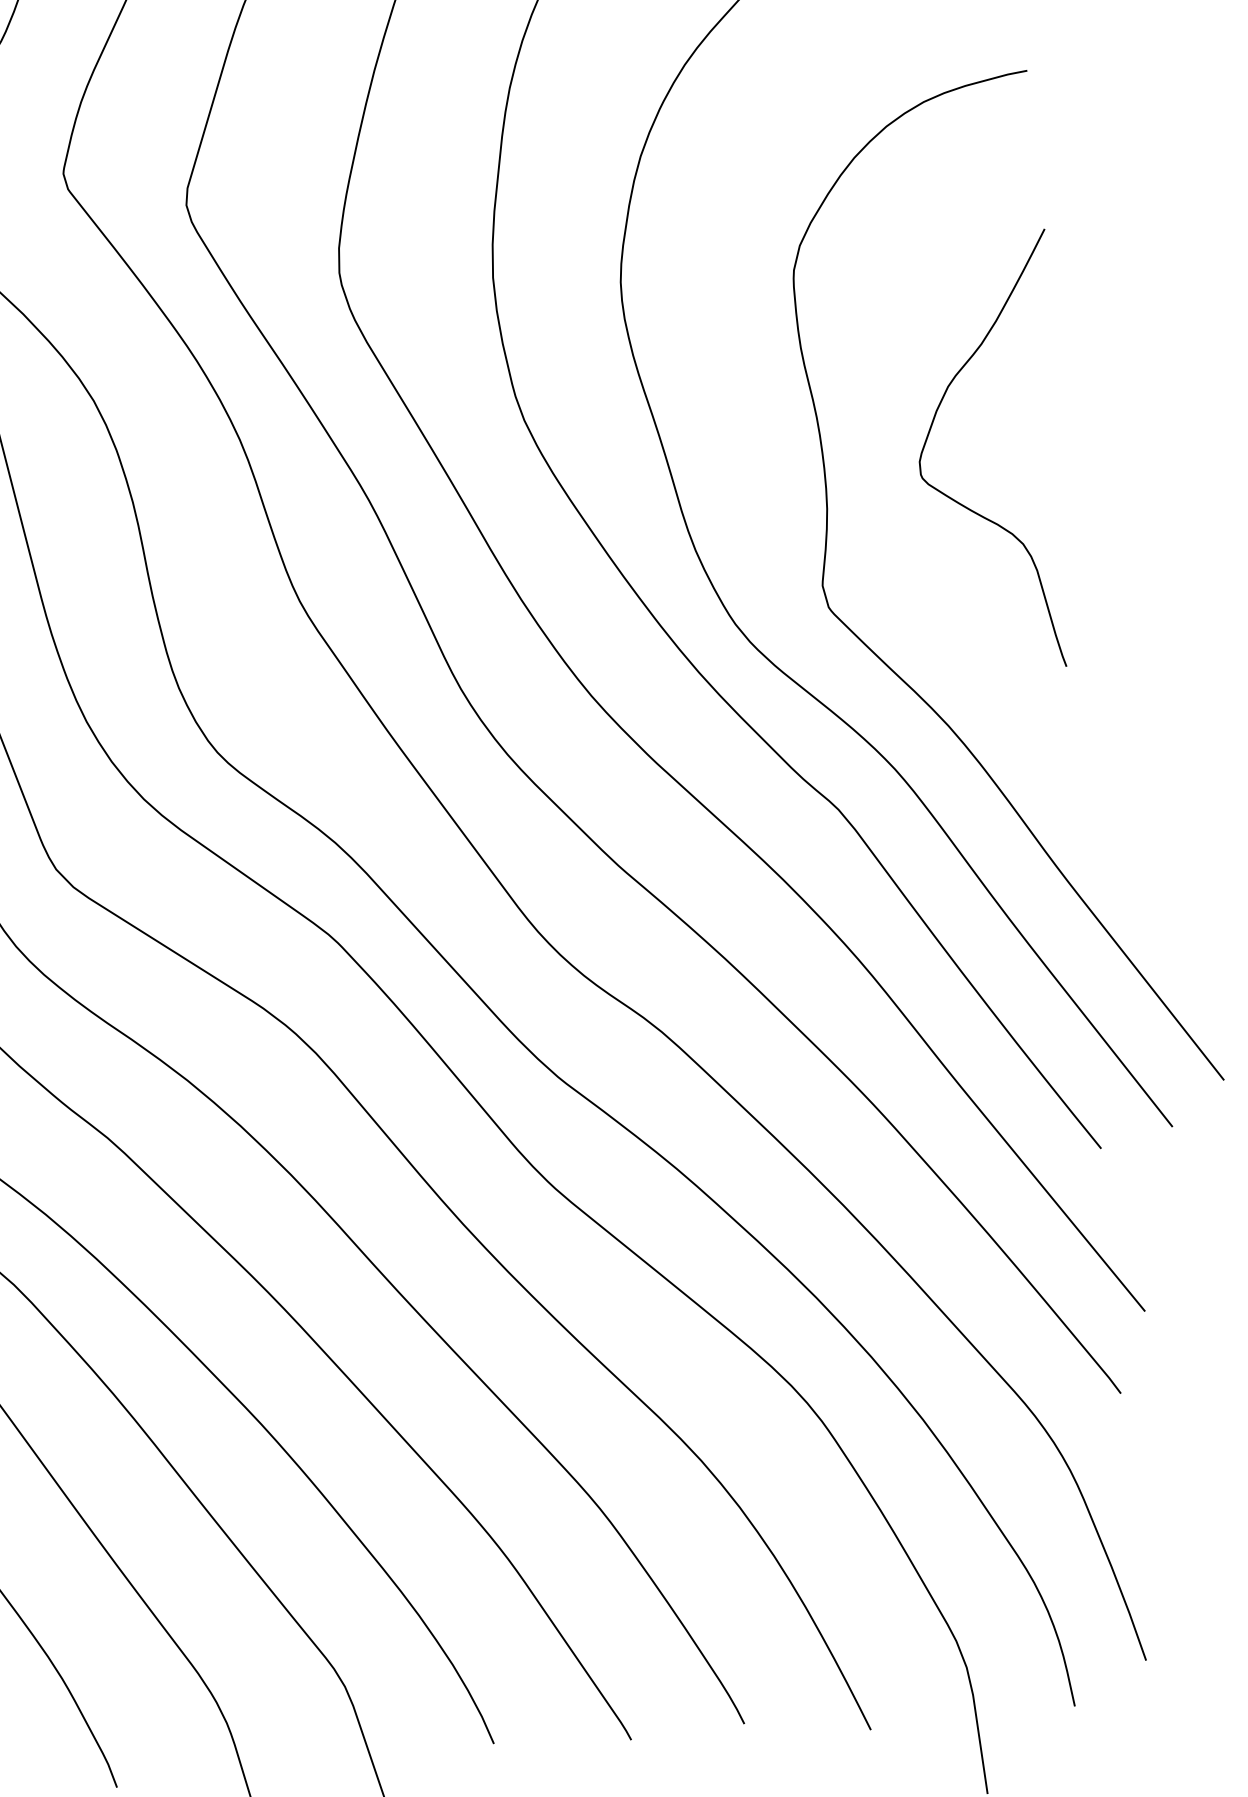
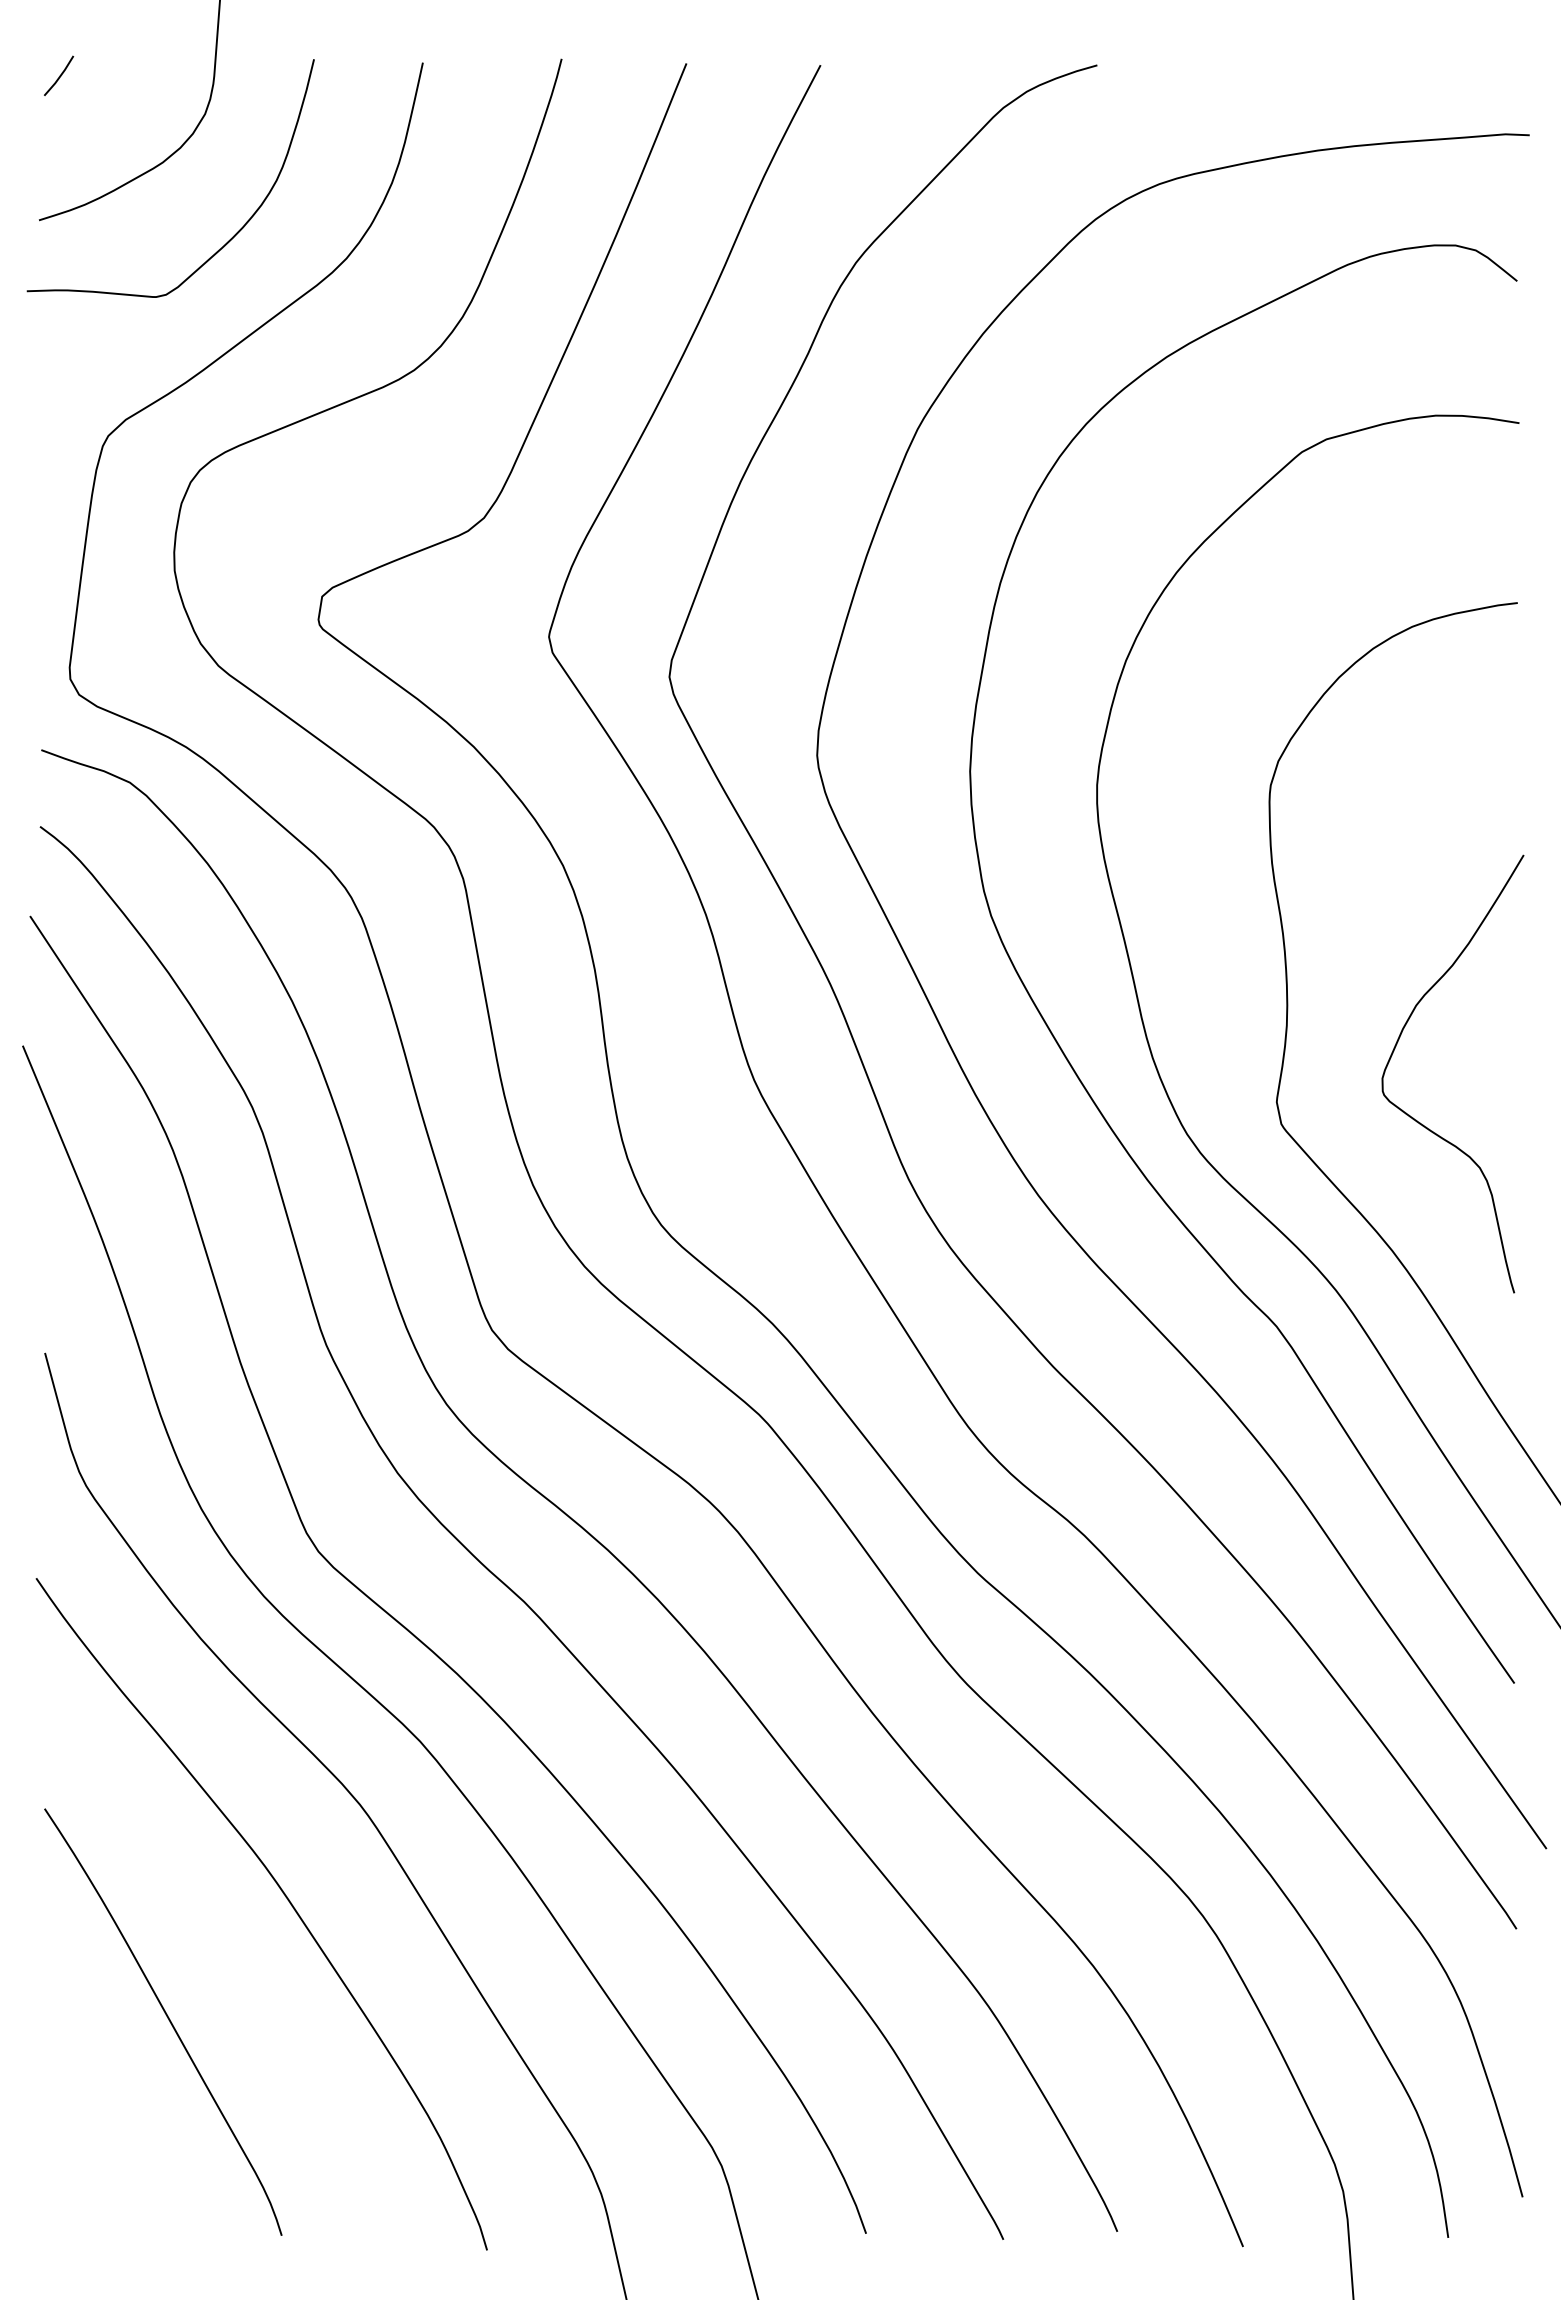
curve: (956, 500) -> (1416, 1119), moved

